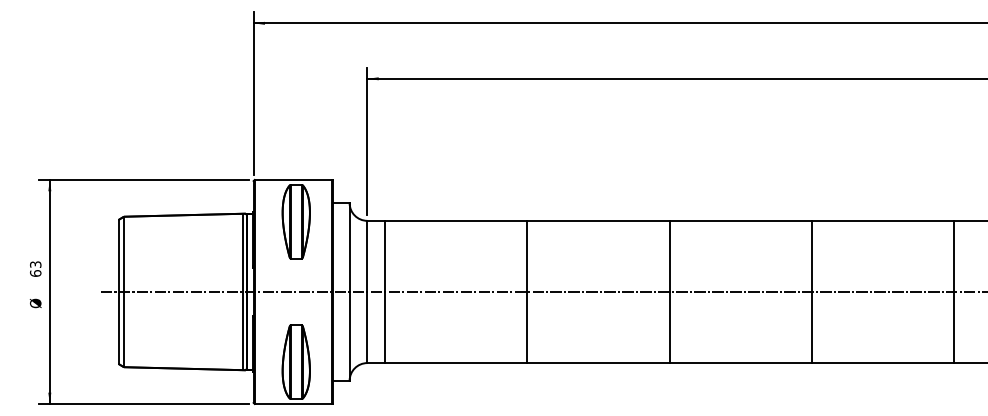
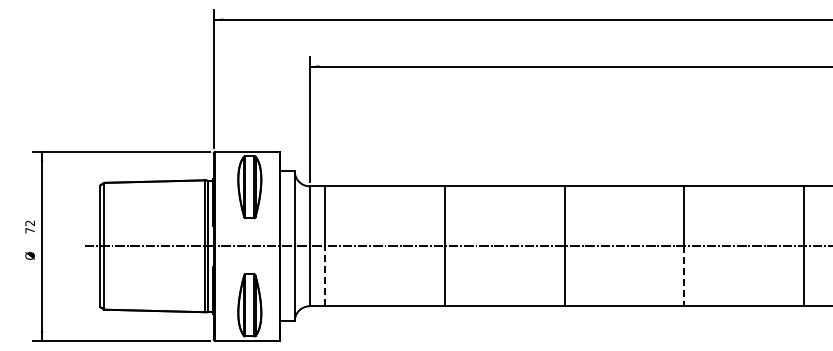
text: (34, 268) -> (29, 226), 63 -> 72
line: (384, 327) -> (324, 276), solid -> dashed
line: (811, 327) -> (684, 276), solid -> dashed

